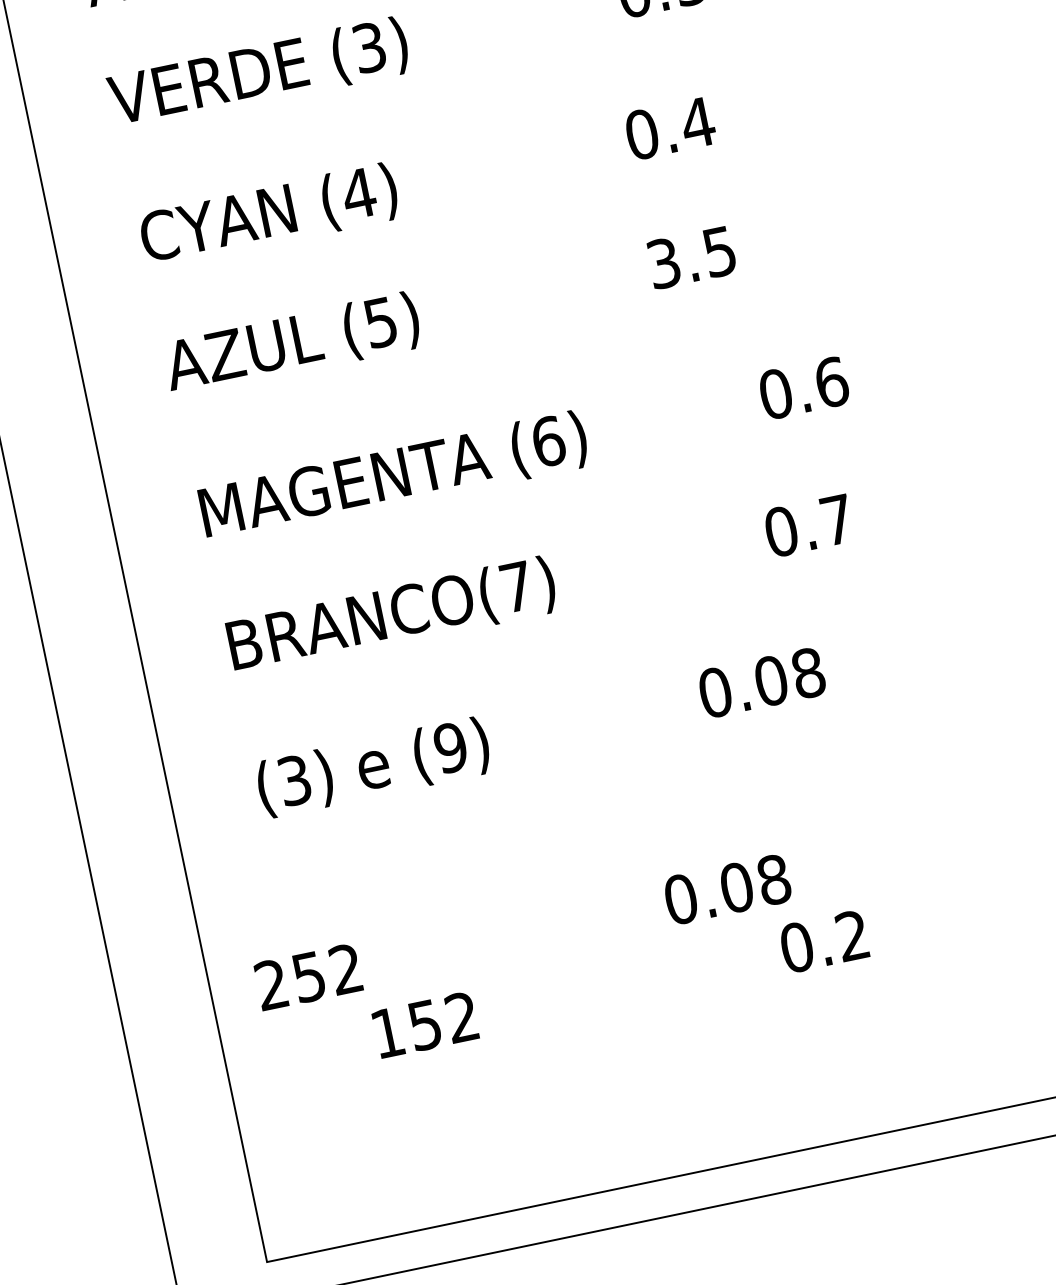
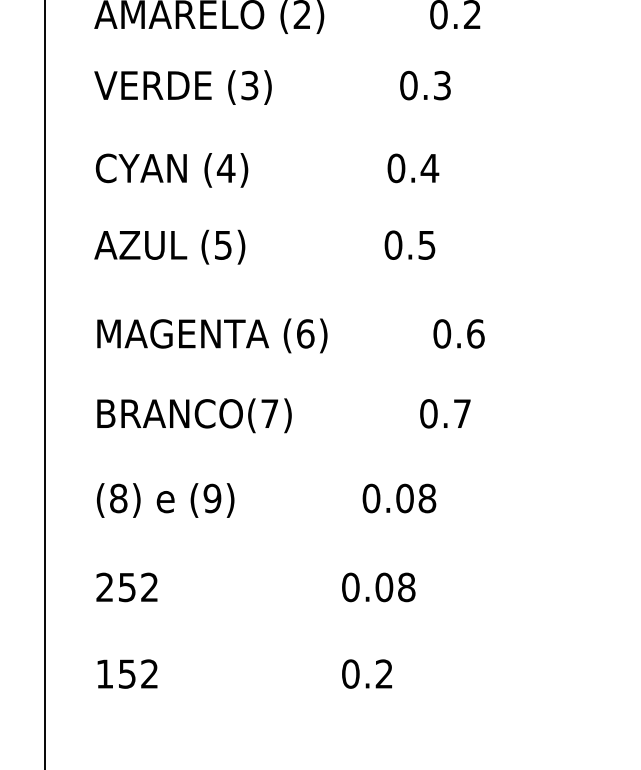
text: (663, 262) -> (393, 244), 3.5 -> 0.5
text: (294, 780) -> (118, 498), (3) -> (8)
text: (522, 932) -> (255, 587), moved
text: (619, 983) -> (244, 673), moved

